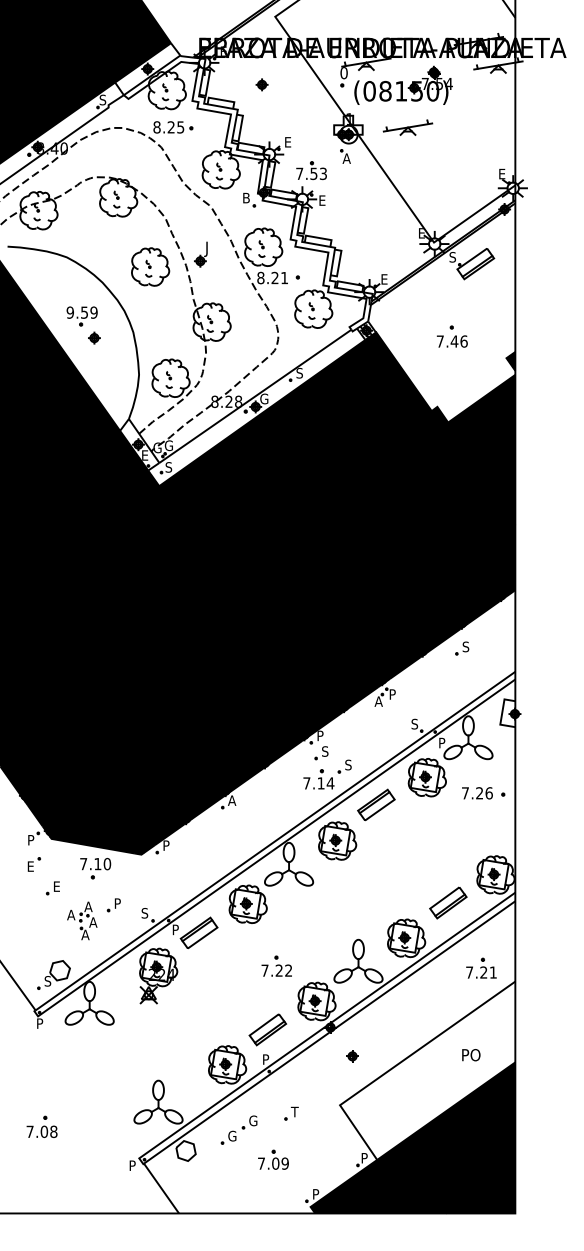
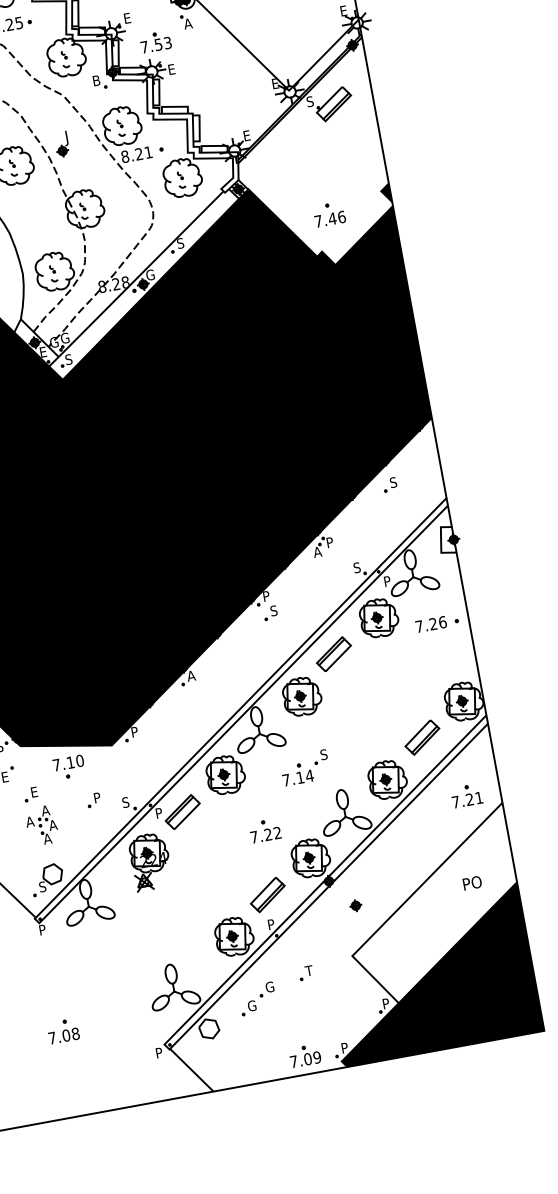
part: (452, 336) -> (329, 214), moved
part: (327, 774) -> (305, 767), moved
part: (82, 920) -> (42, 825), moved
part: (273, 1159) -> (305, 1055), moved

